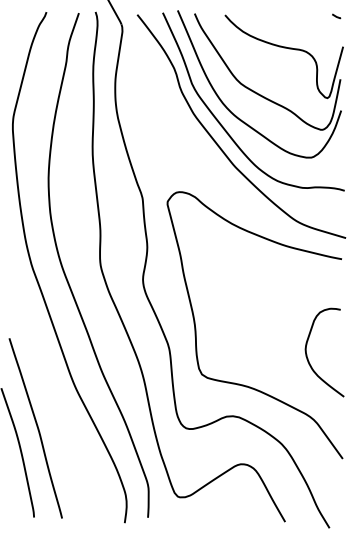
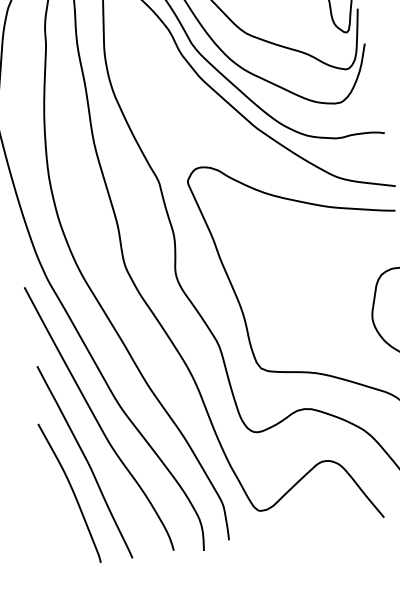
curve: (53, 393) -> (97, 419), added

